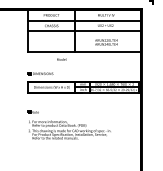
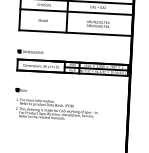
text: (61, 59) -> (43, 20), moved

